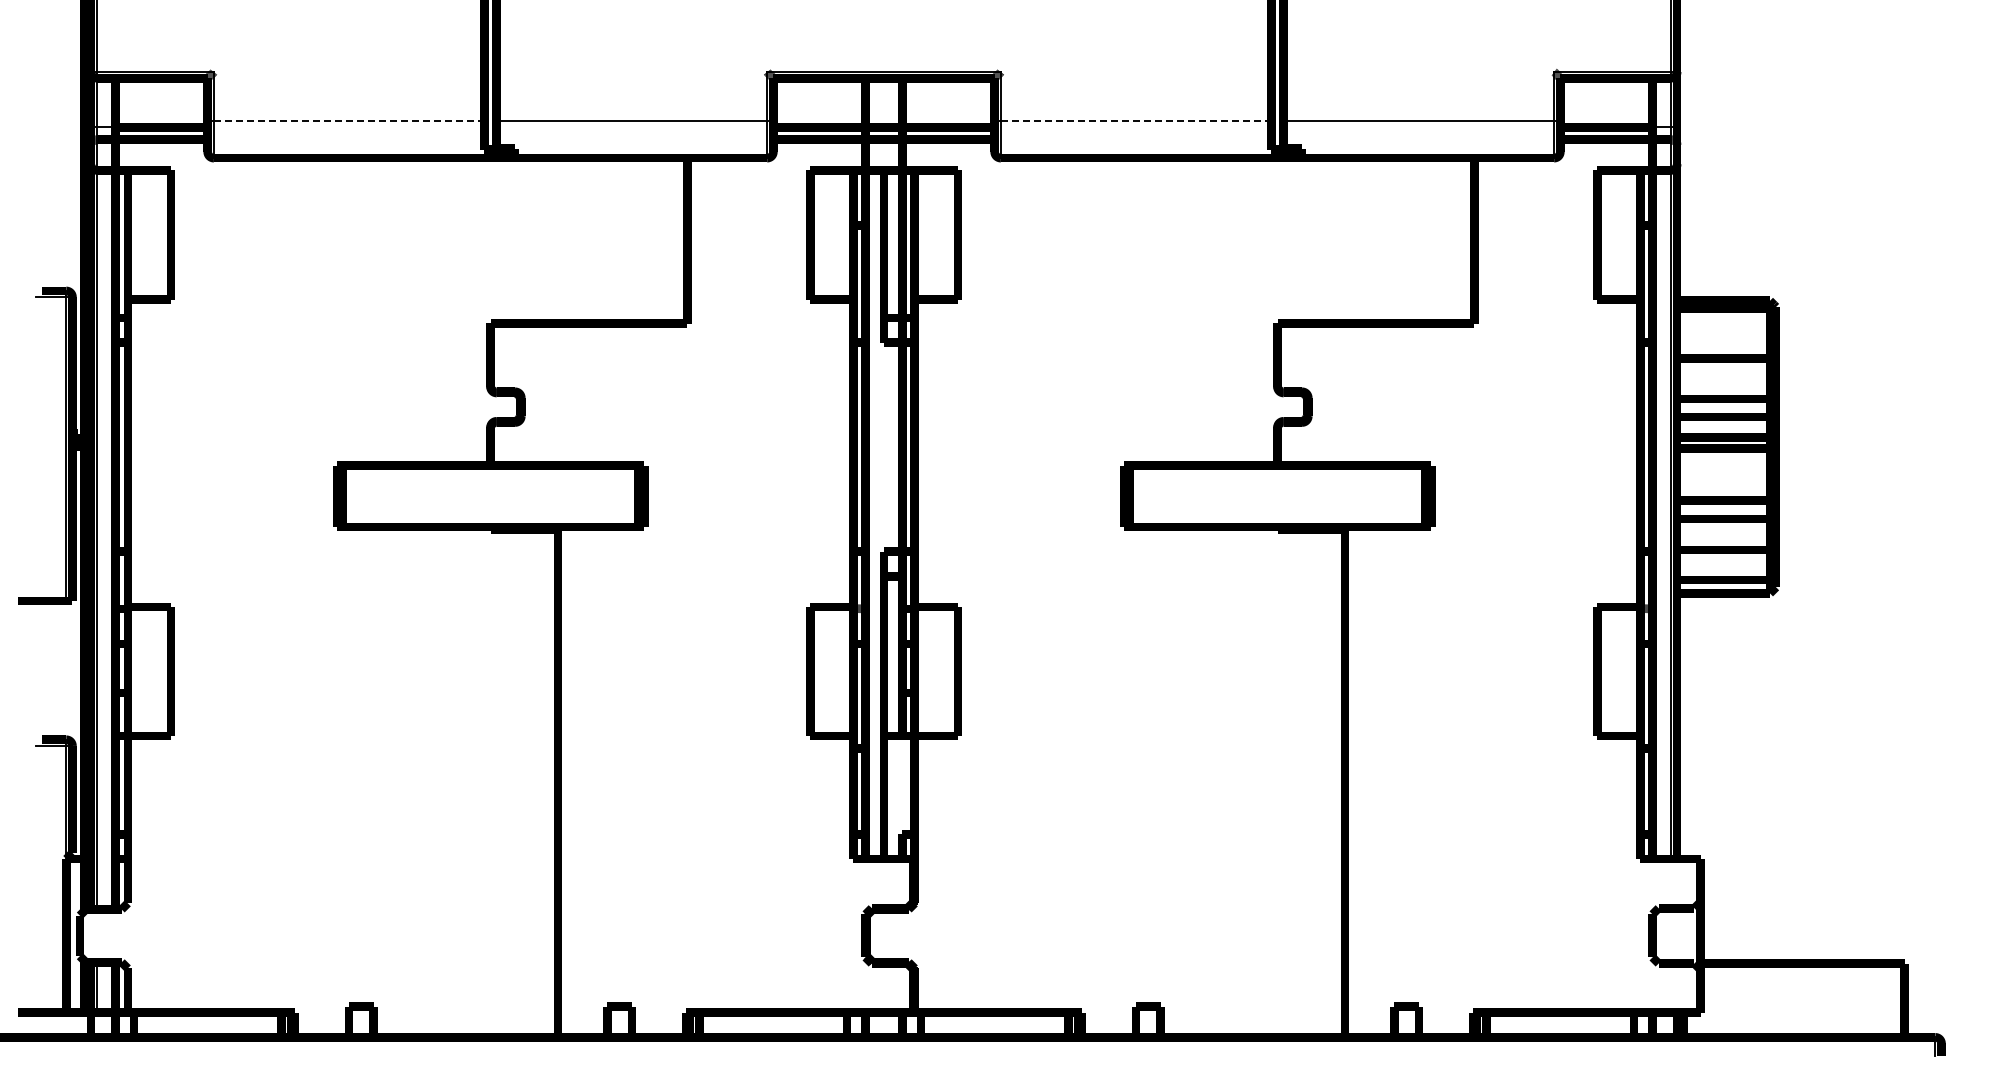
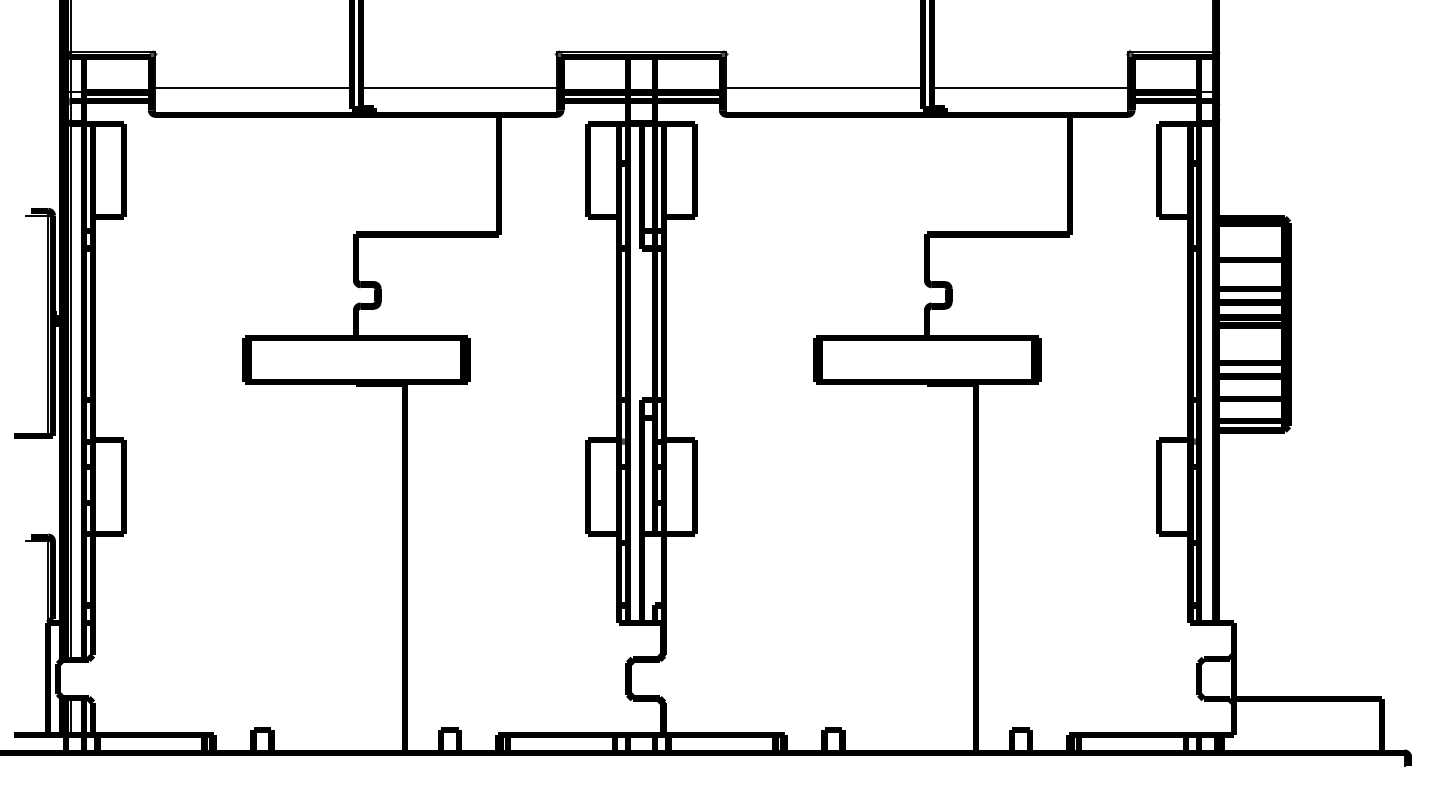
line: (349, 121) -> (253, 88), dashed -> solid
line: (1136, 121) -> (824, 88), dashed -> solid

